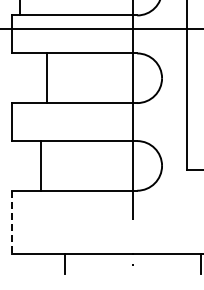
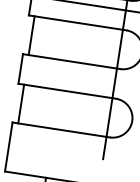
line: (46, 78) -> (31, 35), moved
line: (40, 165) -> (21, 103), moved
line: (12, 222) -> (8, 147), dashed -> solid

